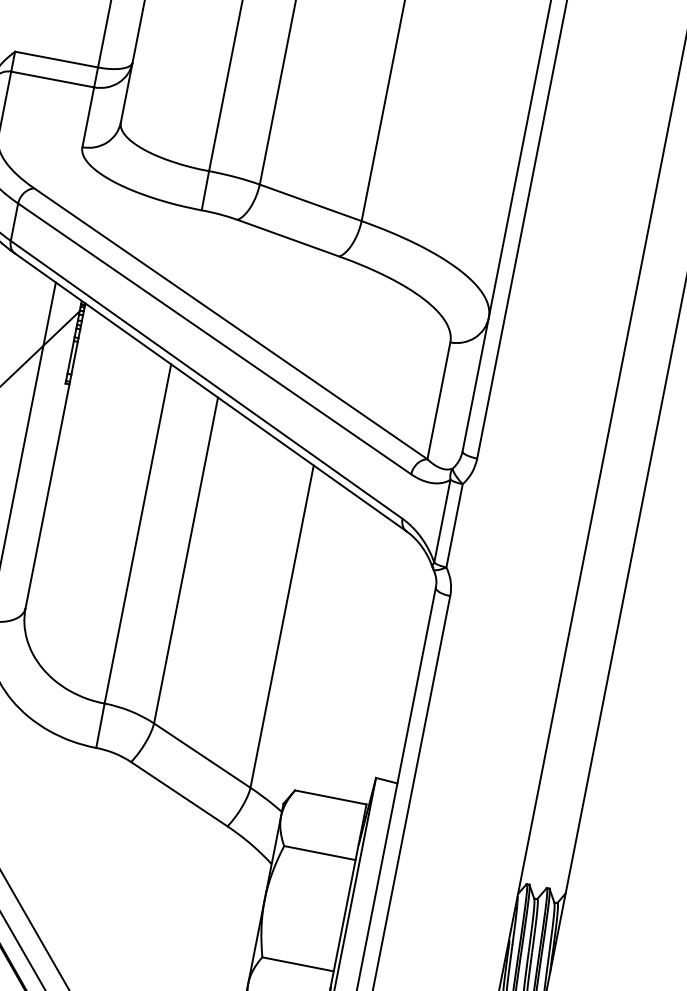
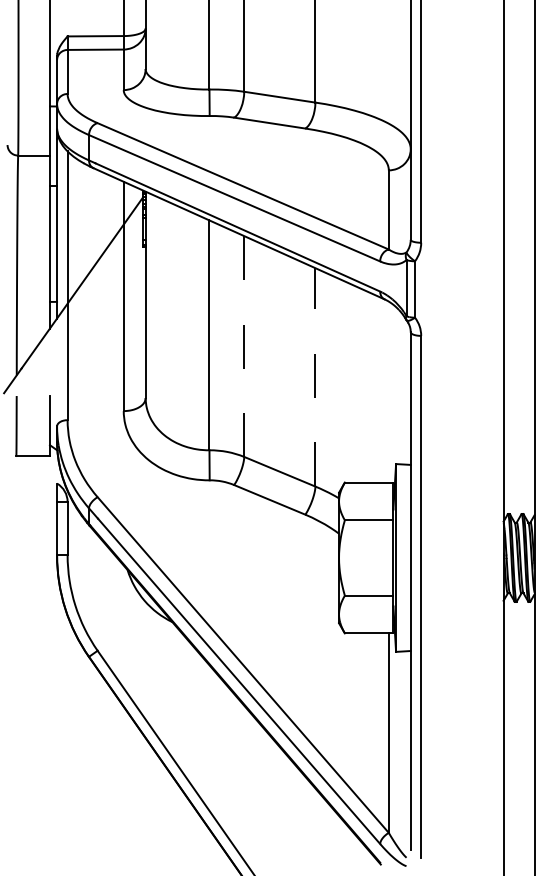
line: (186, 562) -> (244, 347), solid -> dashed
line: (282, 625) -> (315, 376), solid -> dashed

